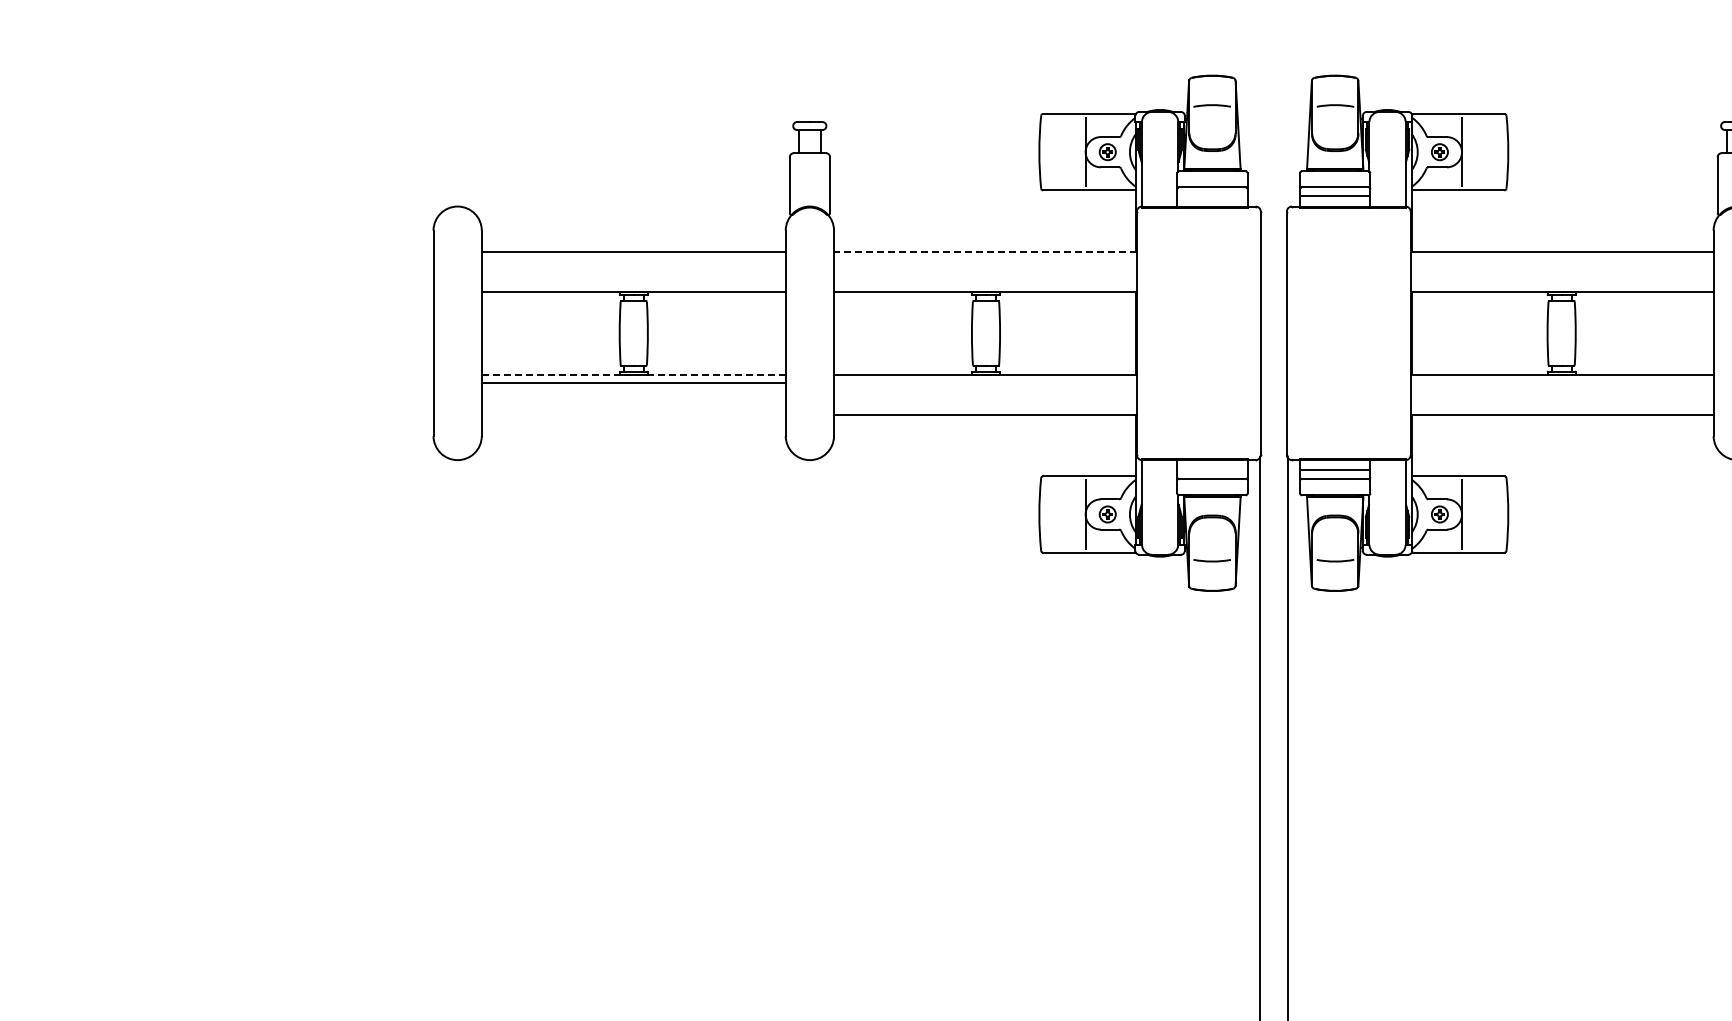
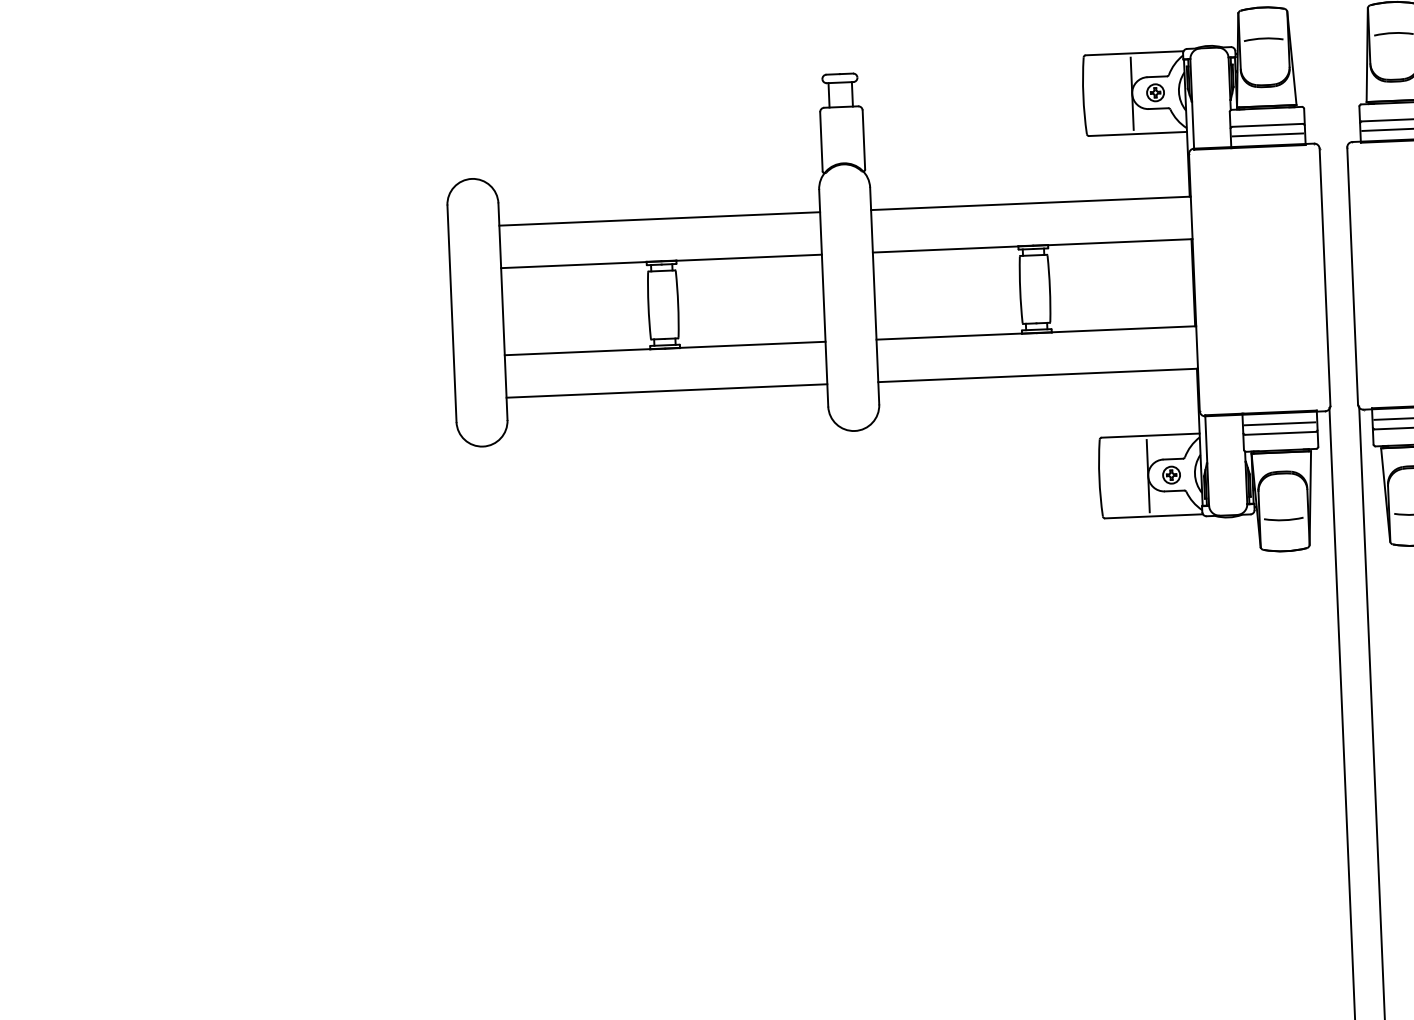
line: (1212, 196) -> (1268, 134), added
line: (985, 251) -> (1030, 203), dashed -> solid
line: (633, 374) -> (664, 348), dashed -> solid
line: (633, 382) -> (666, 390), moved
line: (1212, 470) -> (1280, 424), added

